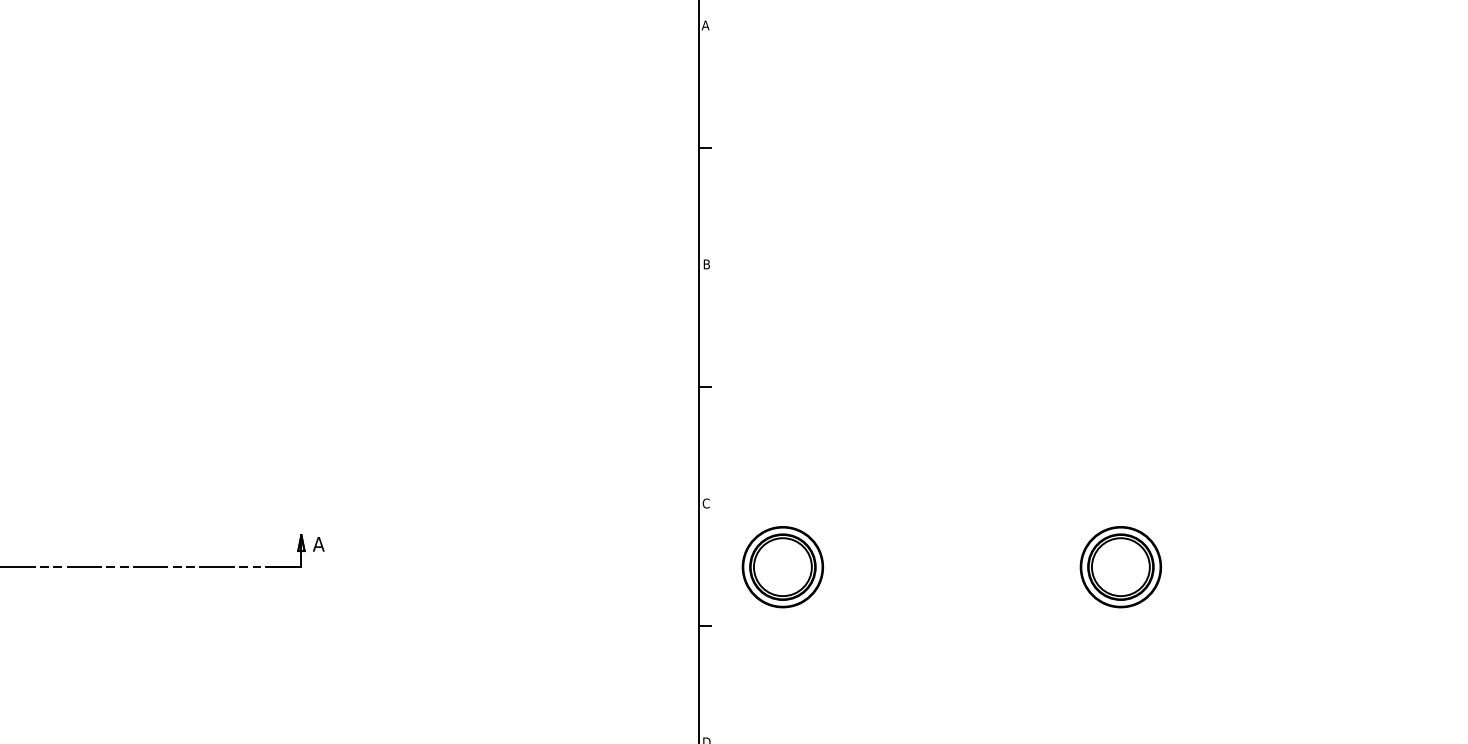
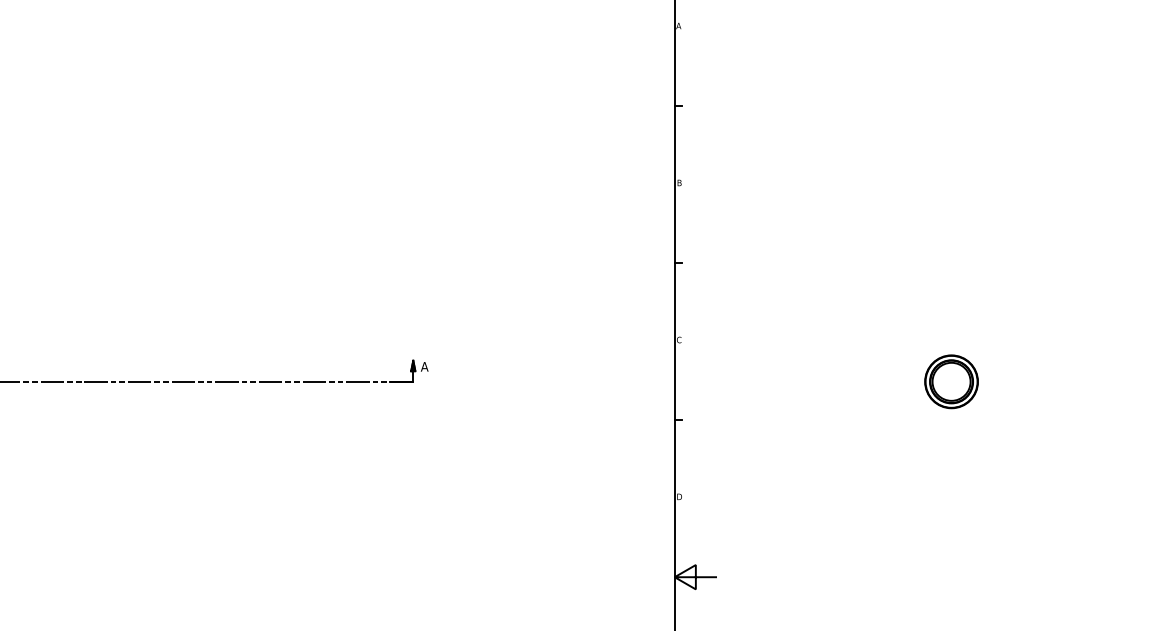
part: (782, 566) -> (729, 381), removed

